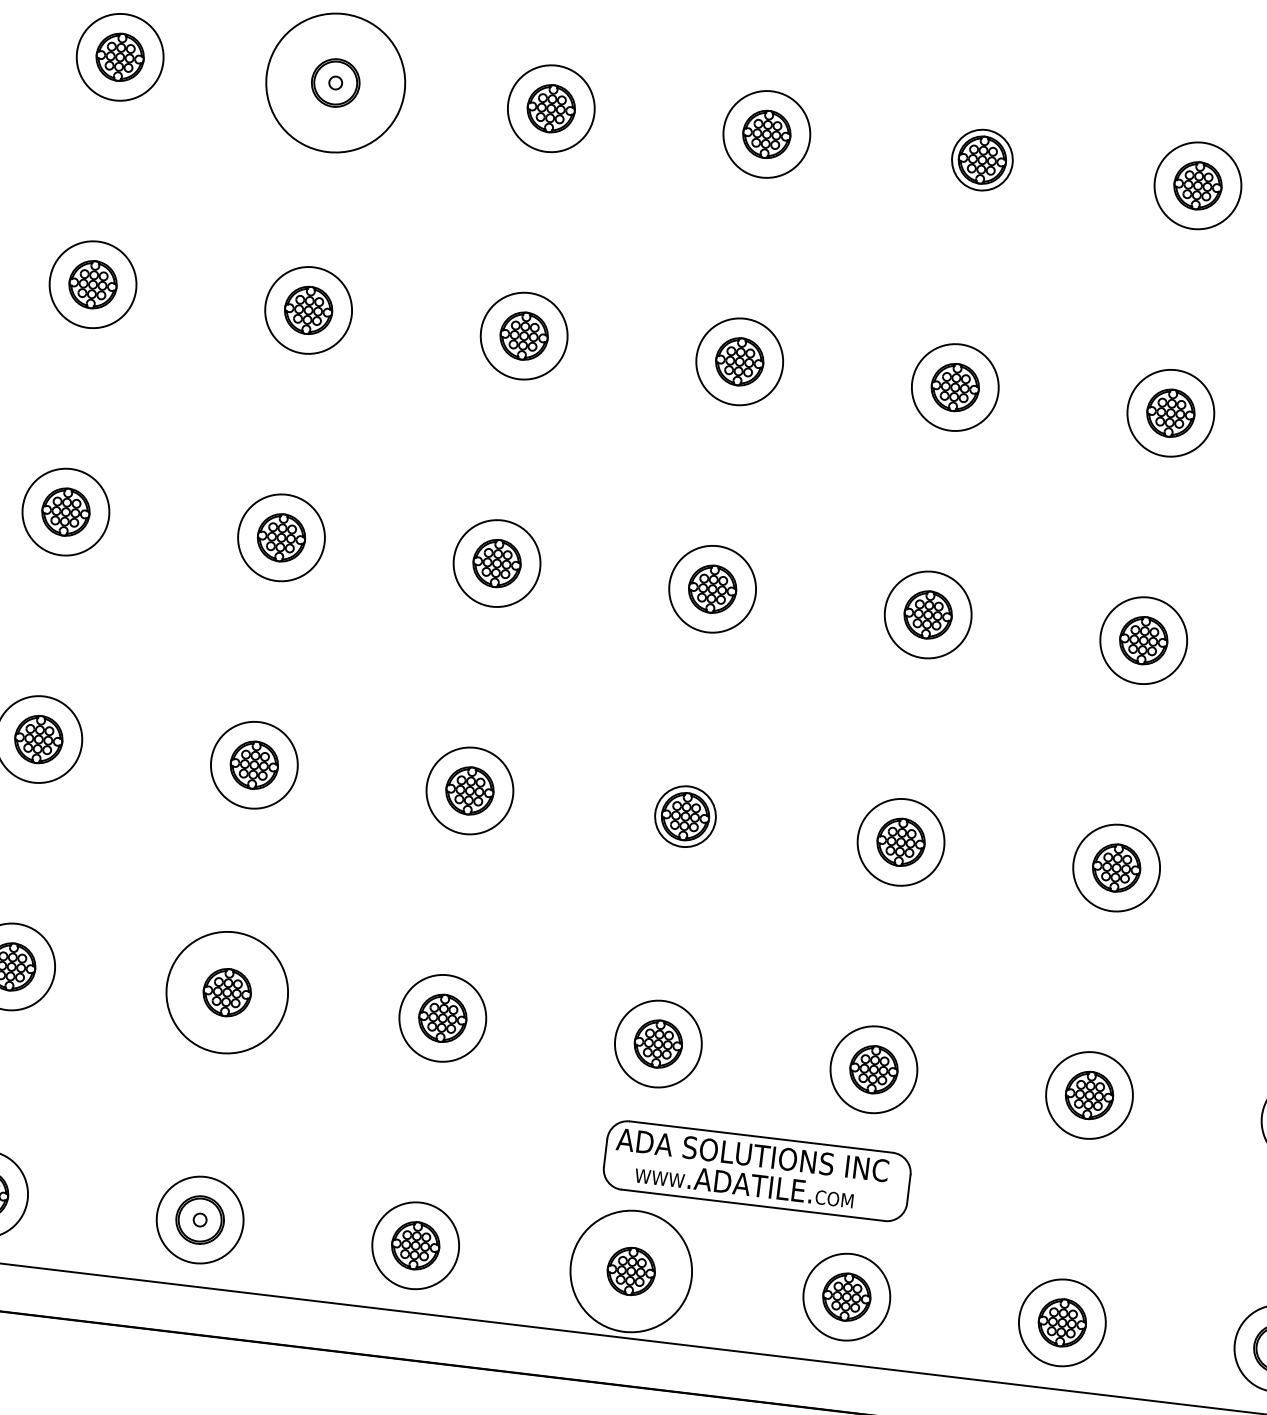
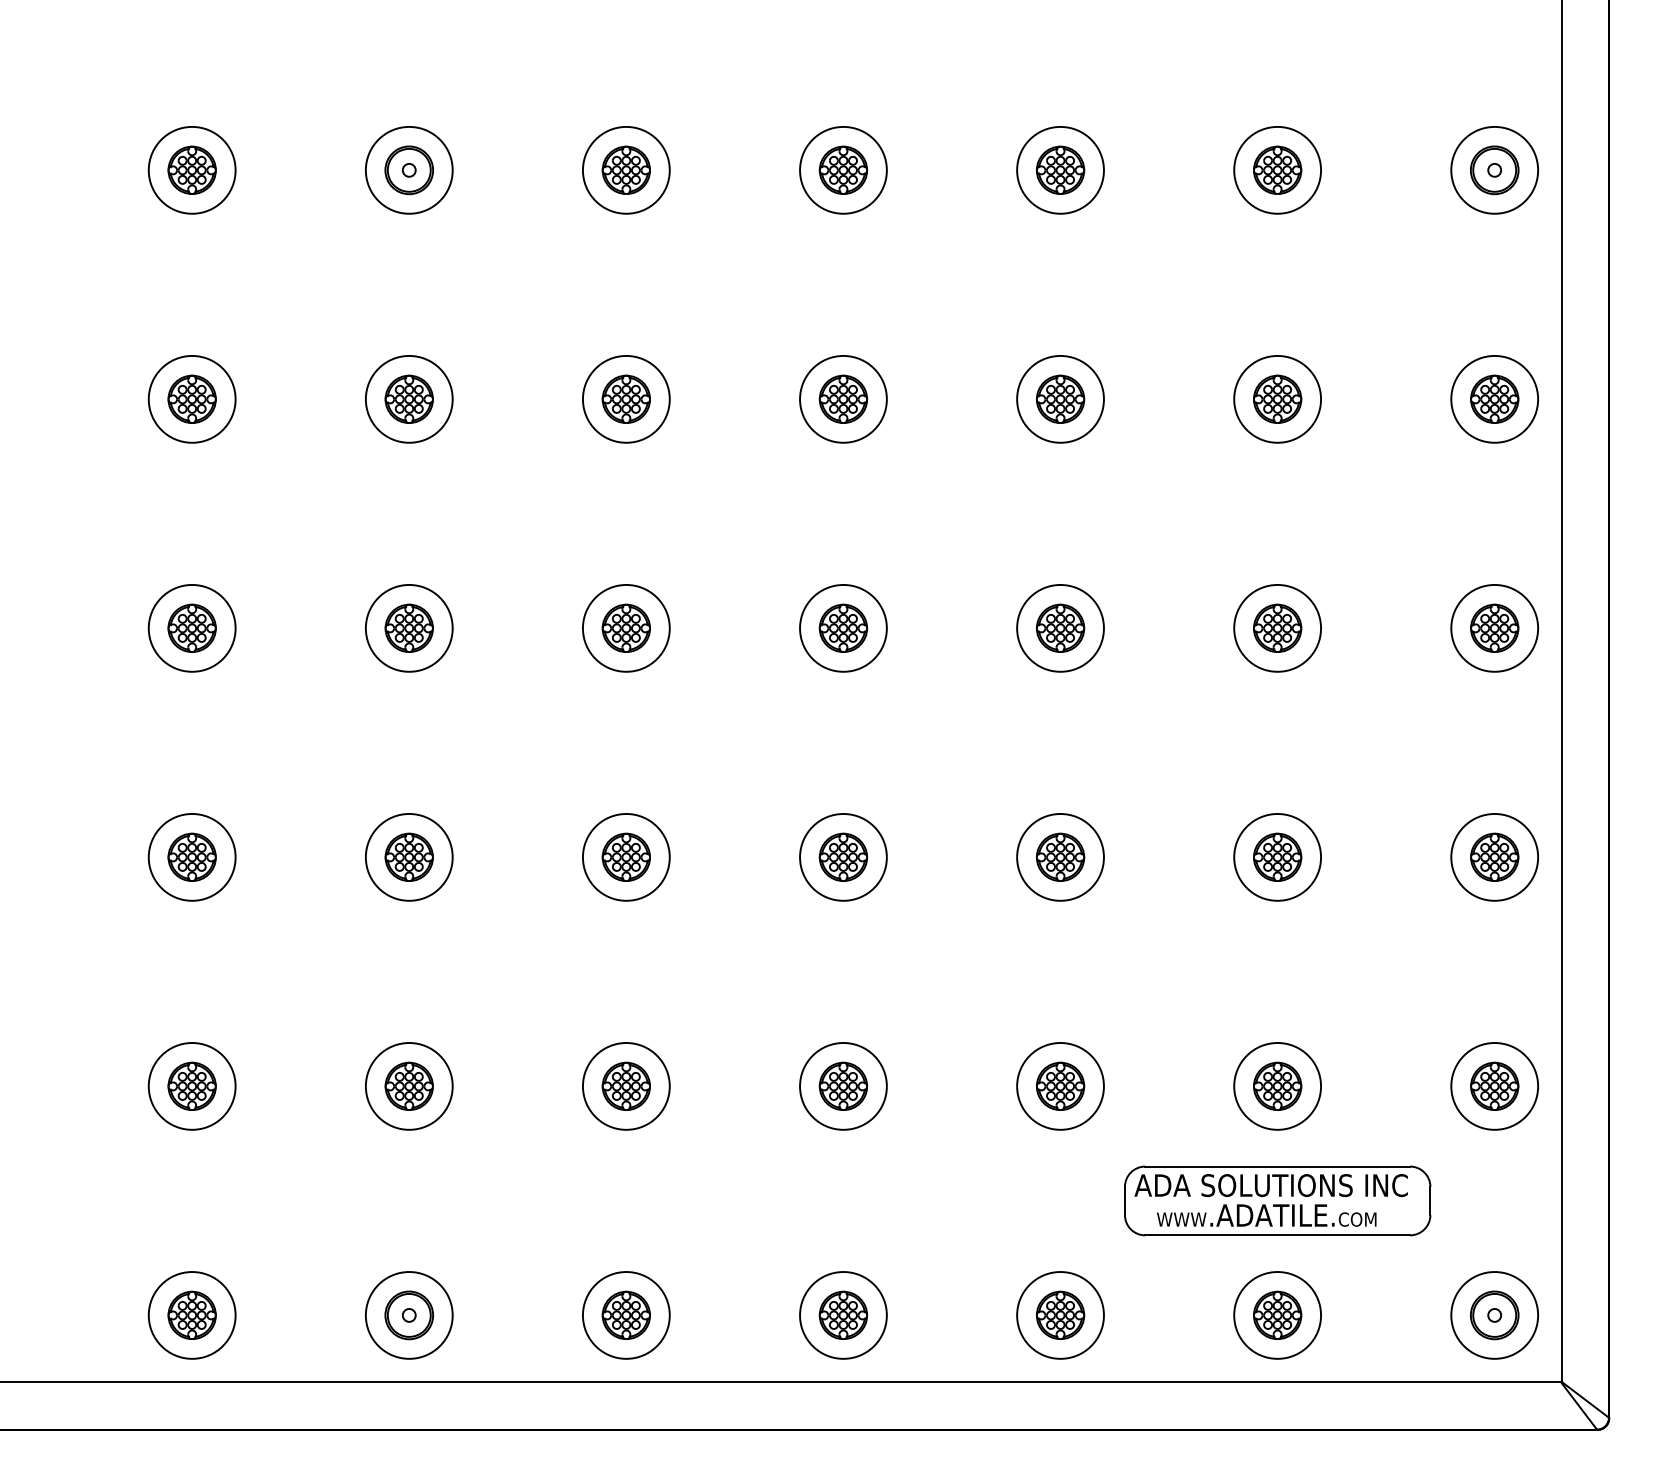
circle: (335, 82) -> (408, 169), size x0.62
circle: (982, 159) -> (1060, 169), size x1.43
circle: (685, 815) -> (843, 856), size x1.43
circle: (226, 992) -> (408, 1086), size x0.71
part: (757, 1170) -> (1277, 1200), moved
circle: (631, 1271) -> (843, 1315), size x0.71

